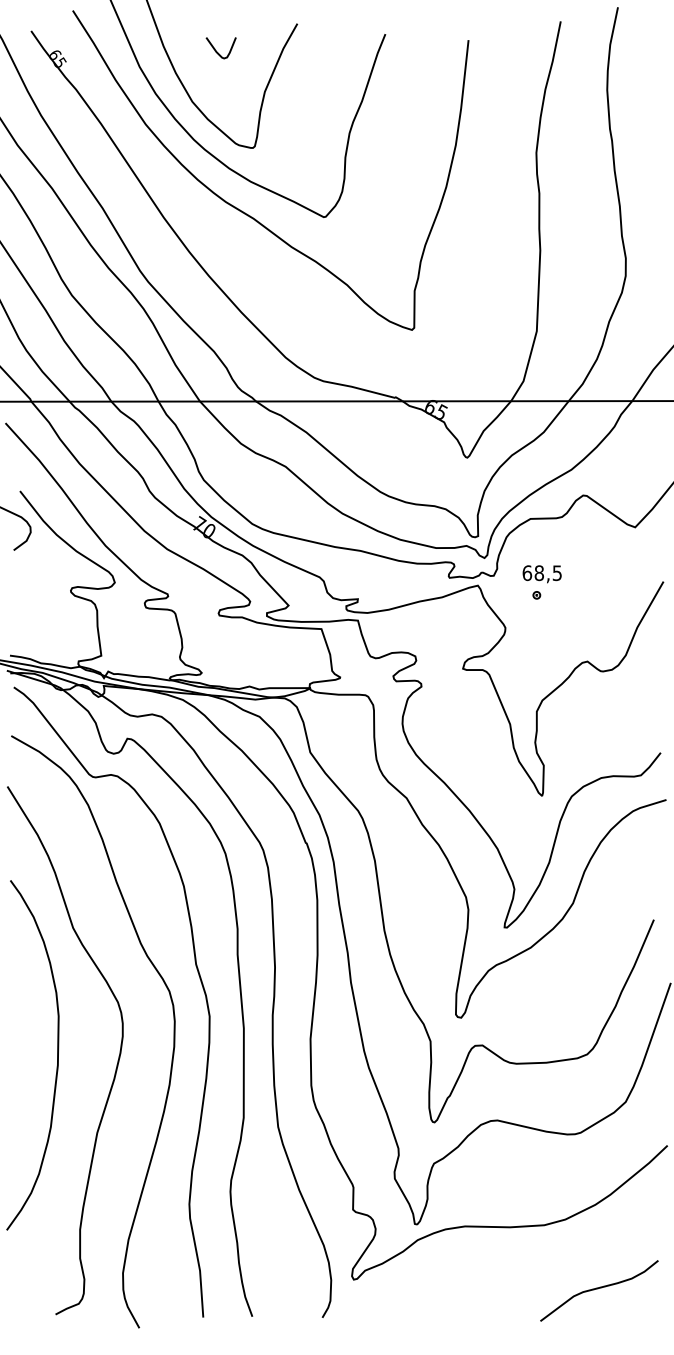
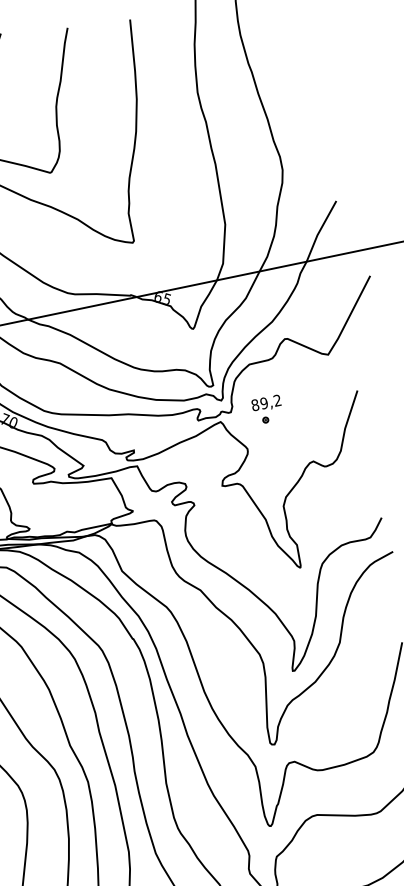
text: (541, 573) -> (265, 403), 68,5 -> 89,2

